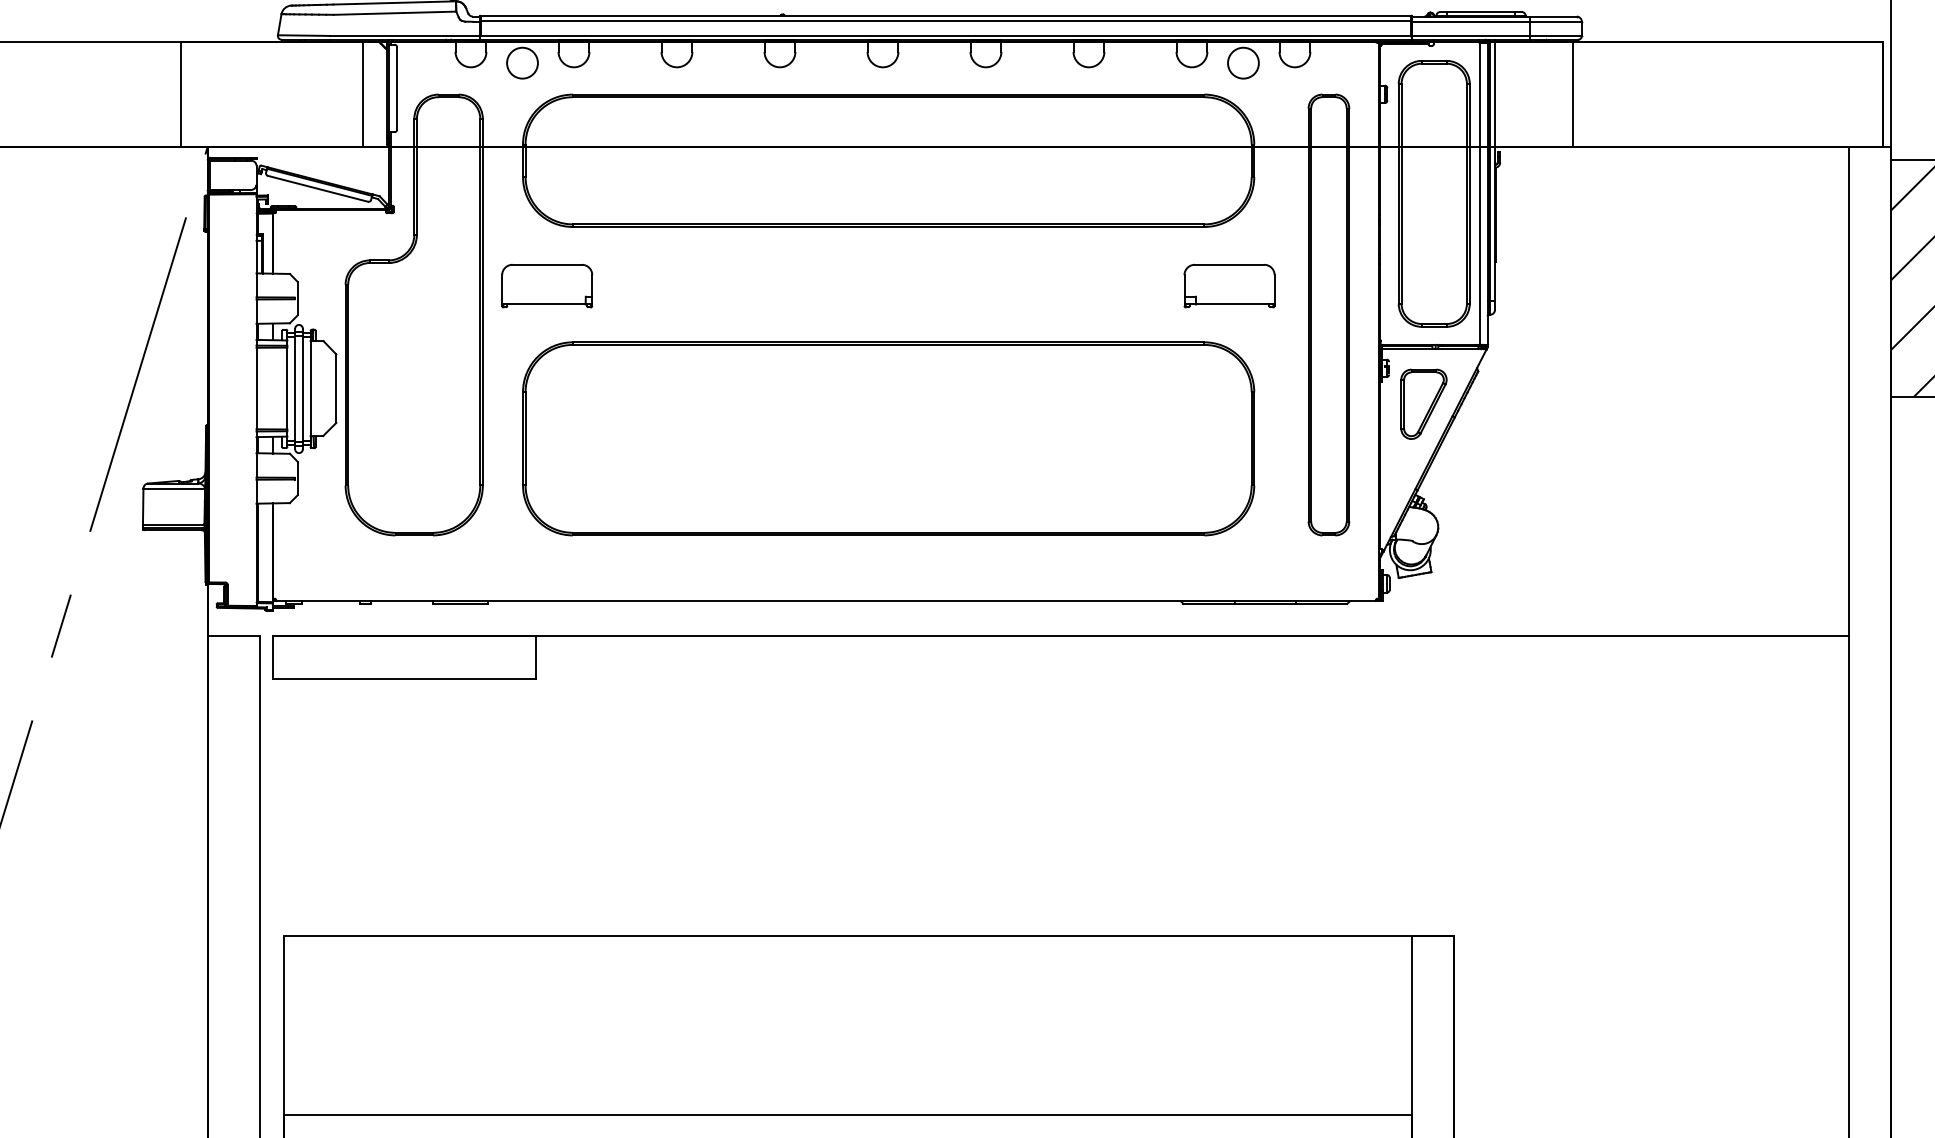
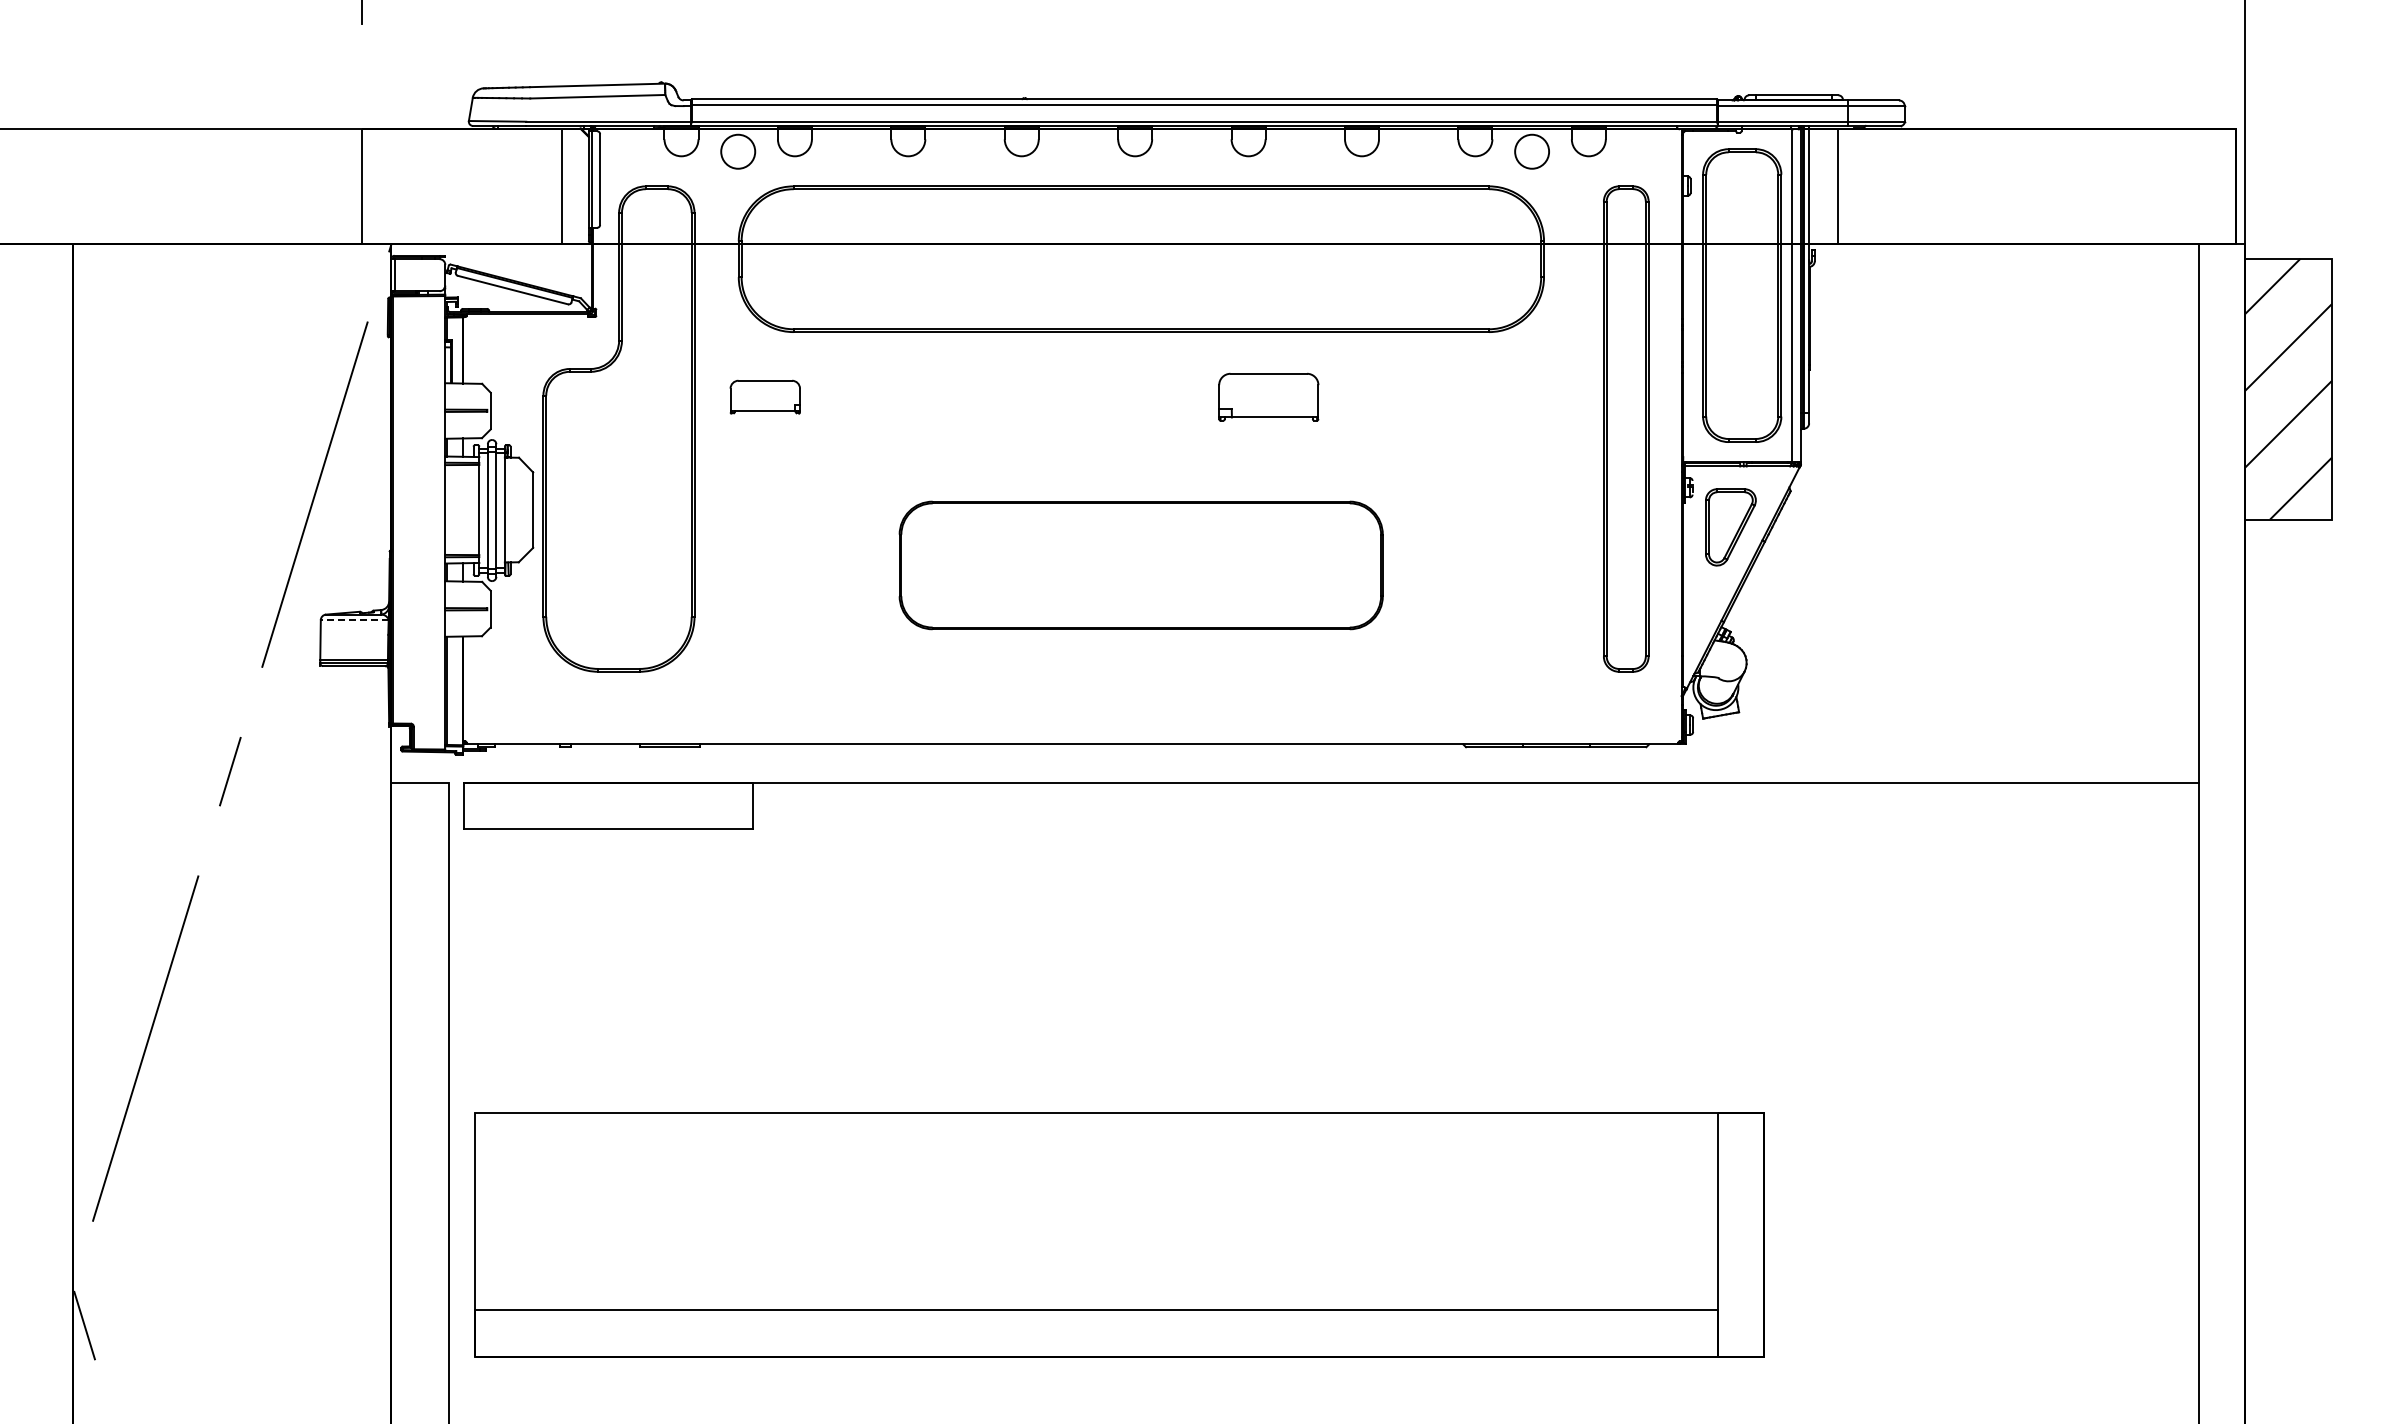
line: (1572, 94) -> (1837, 186), moved
part: (546, 285) -> (764, 396), size x0.7
part: (1229, 285) -> (1268, 396), moved
part: (887, 438) -> (1140, 565), size x0.6
line: (174, 488) -> (354, 620), solid -> dashed

